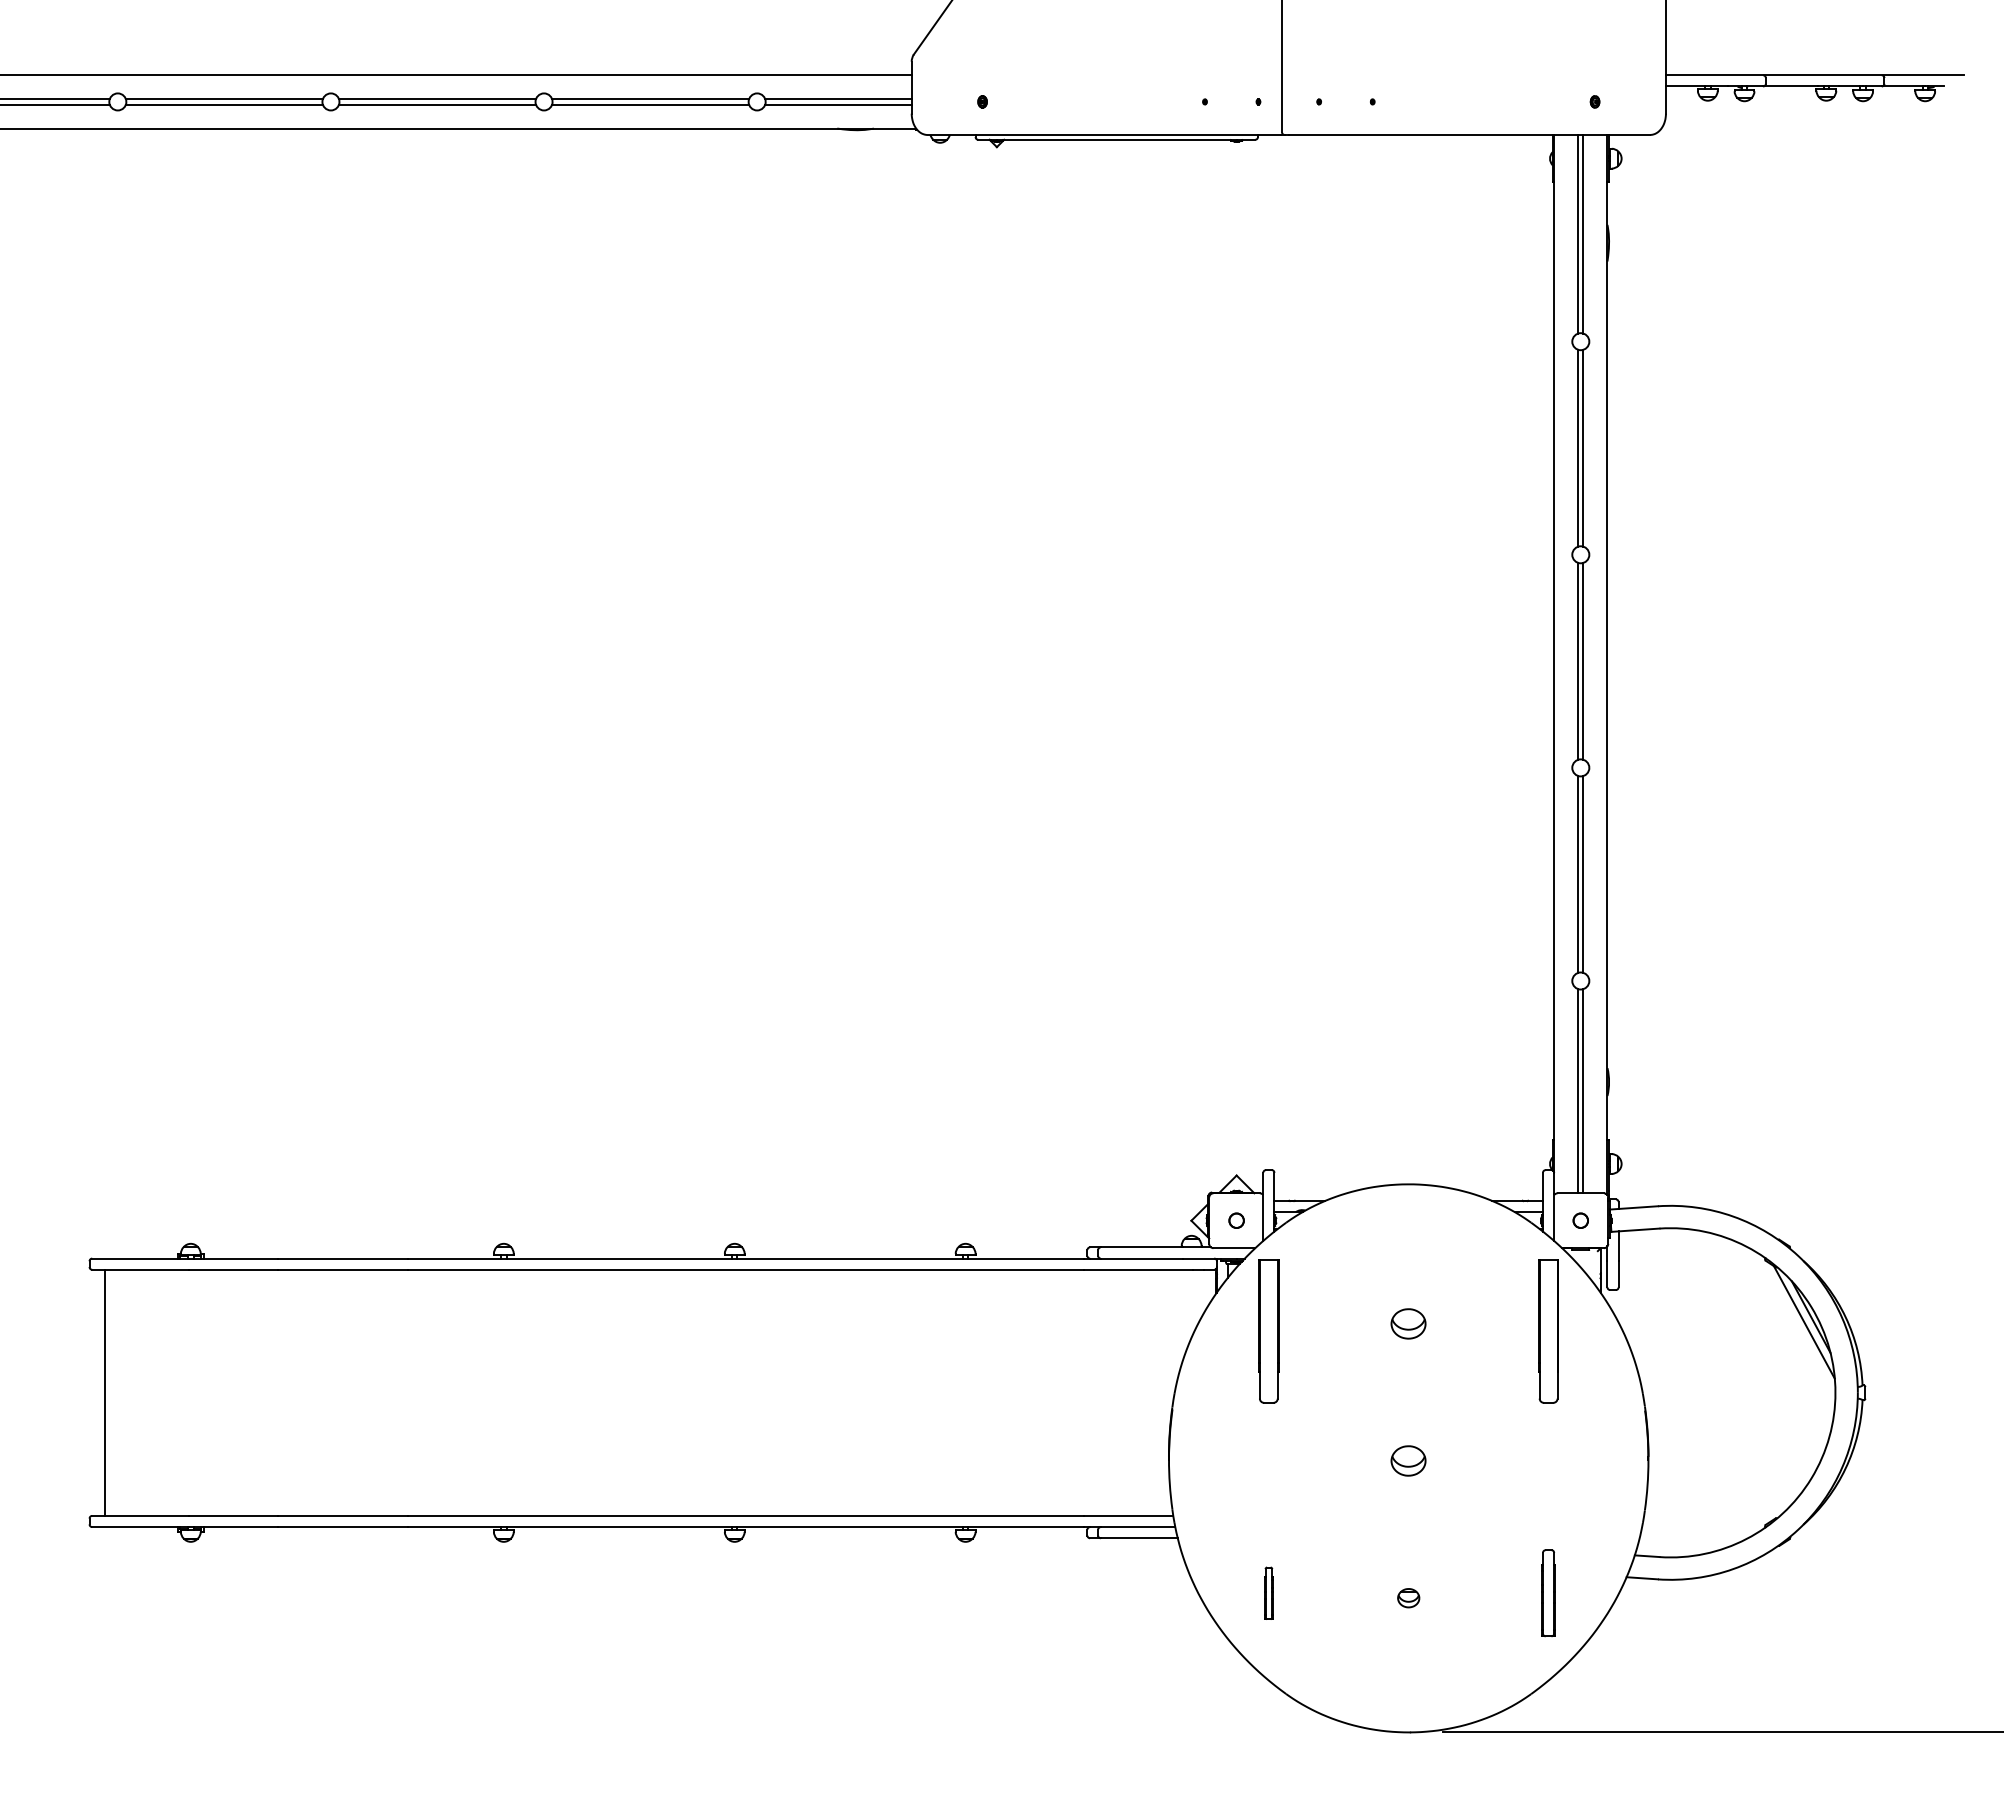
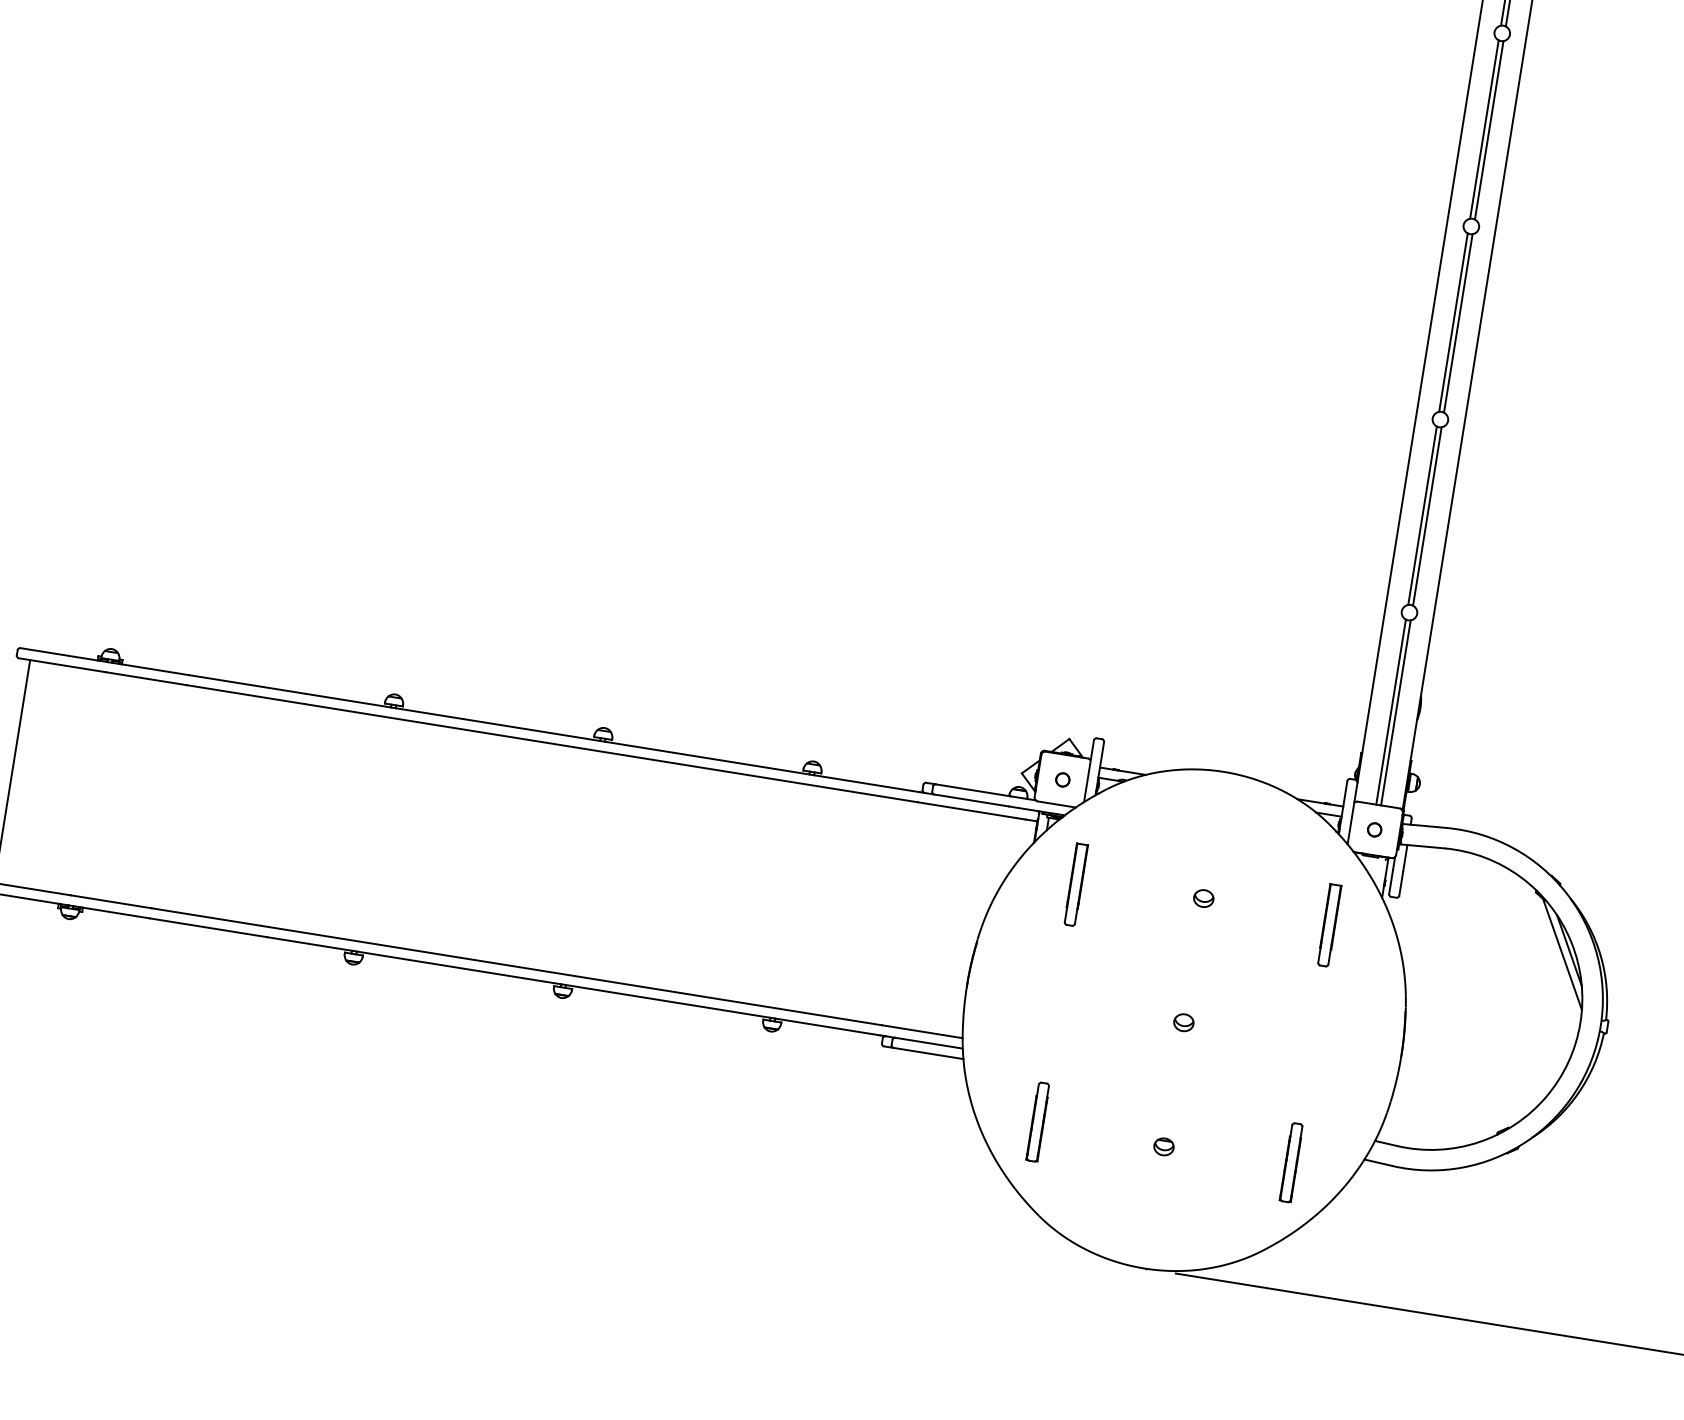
part: (1408, 1324) -> (1203, 898), size x0.62
part: (1268, 1331) -> (1075, 884), size x0.62
part: (1548, 1331) -> (1329, 925), size x0.62
part: (1408, 1461) -> (1183, 1023), size x0.62
part: (1268, 1593) -> (1037, 1122), size x1.67

